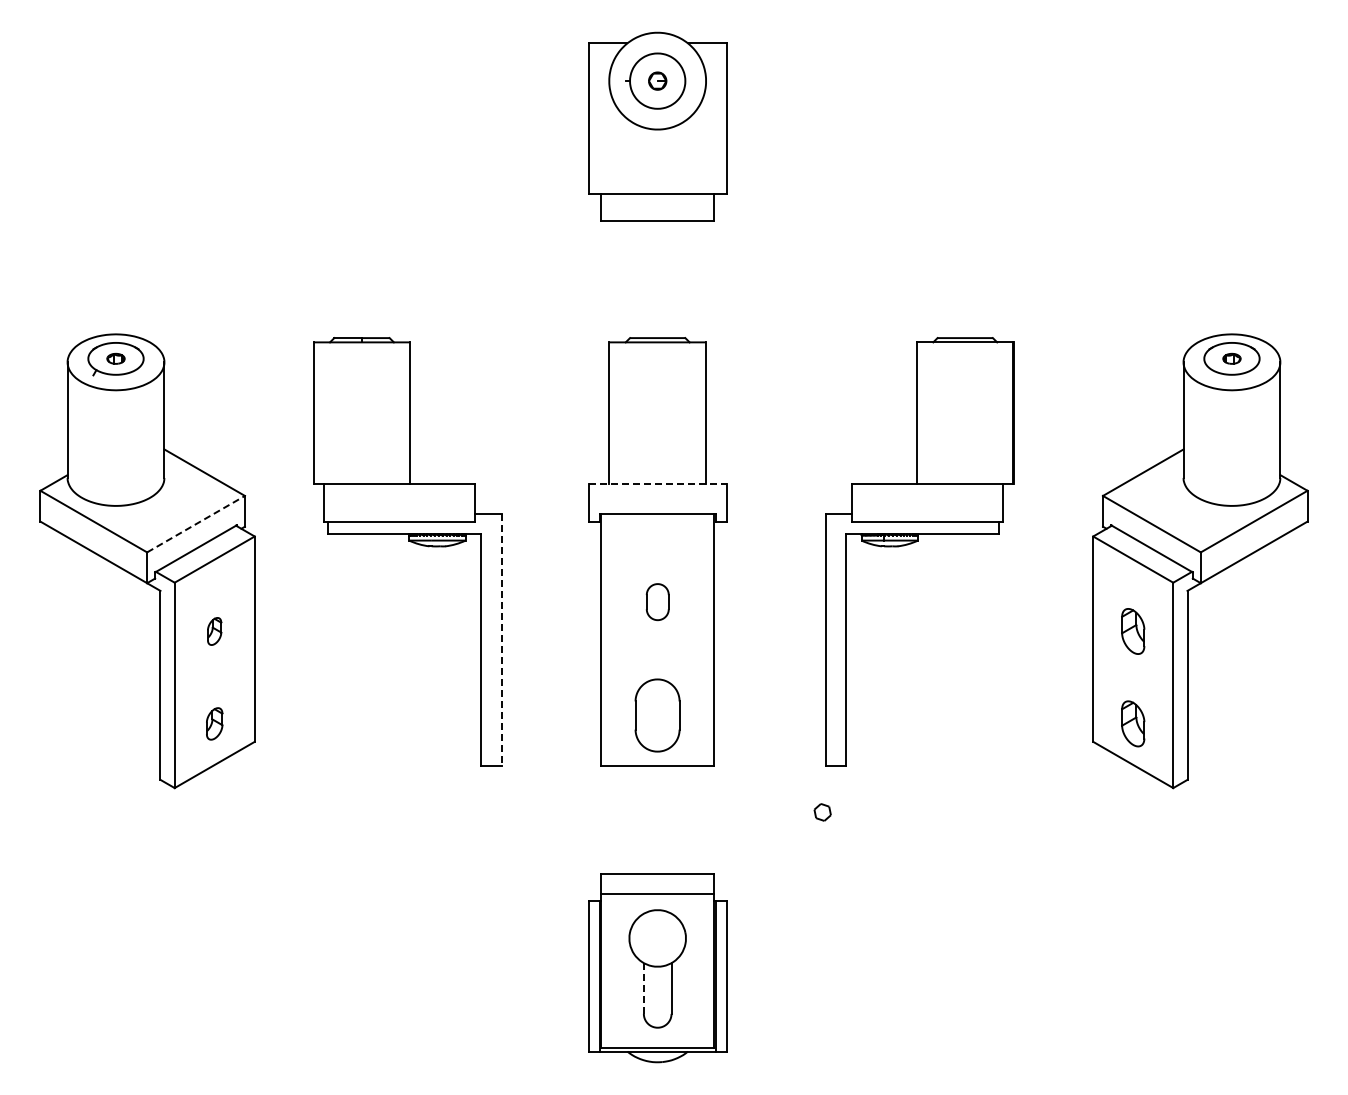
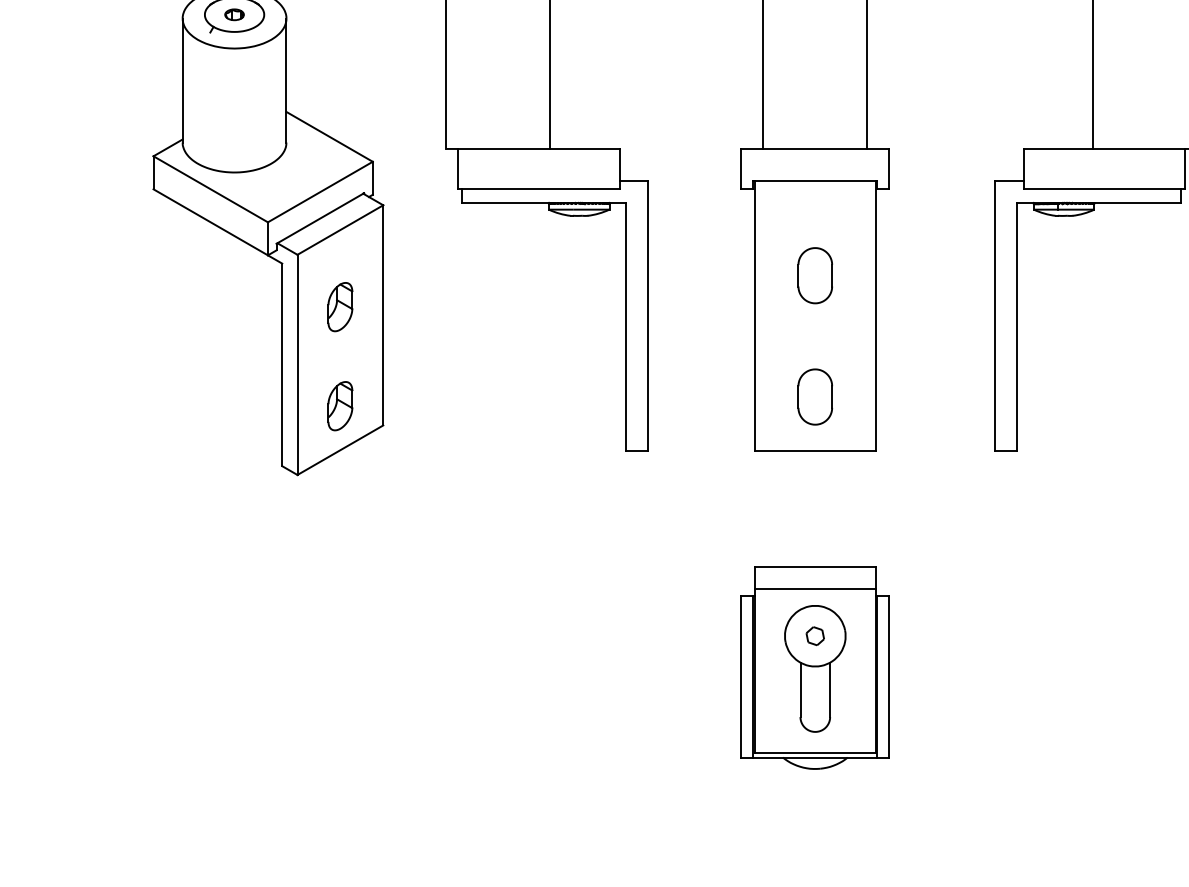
line: (658, 483) -> (816, 148), dashed -> solid
line: (196, 523) -> (320, 191), dashed -> solid
part: (657, 601) -> (815, 274), size x1.43
part: (214, 631) -> (340, 307), size x1.67
line: (501, 639) -> (647, 315), dashed -> solid
part: (657, 714) -> (815, 396), size x0.71
part: (214, 723) -> (340, 405), size x1.43
part: (822, 812) -> (815, 636), moved
line: (643, 987) -> (800, 688), dashed -> solid

